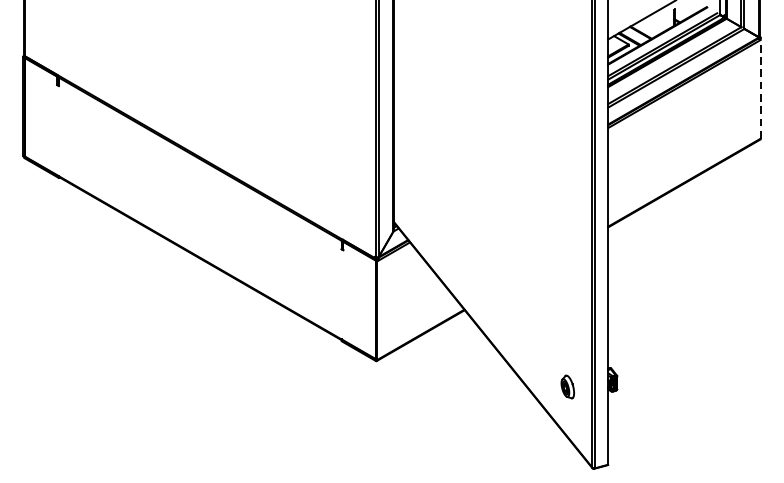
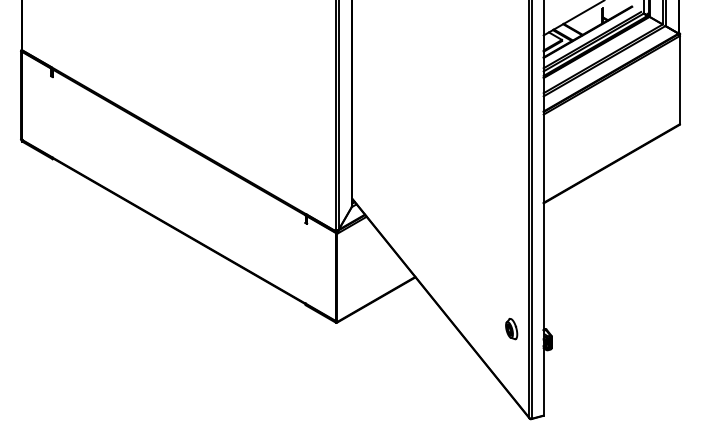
line: (760, 88) -> (679, 79), dashed -> solid
part: (567, 387) -> (511, 329), moved

